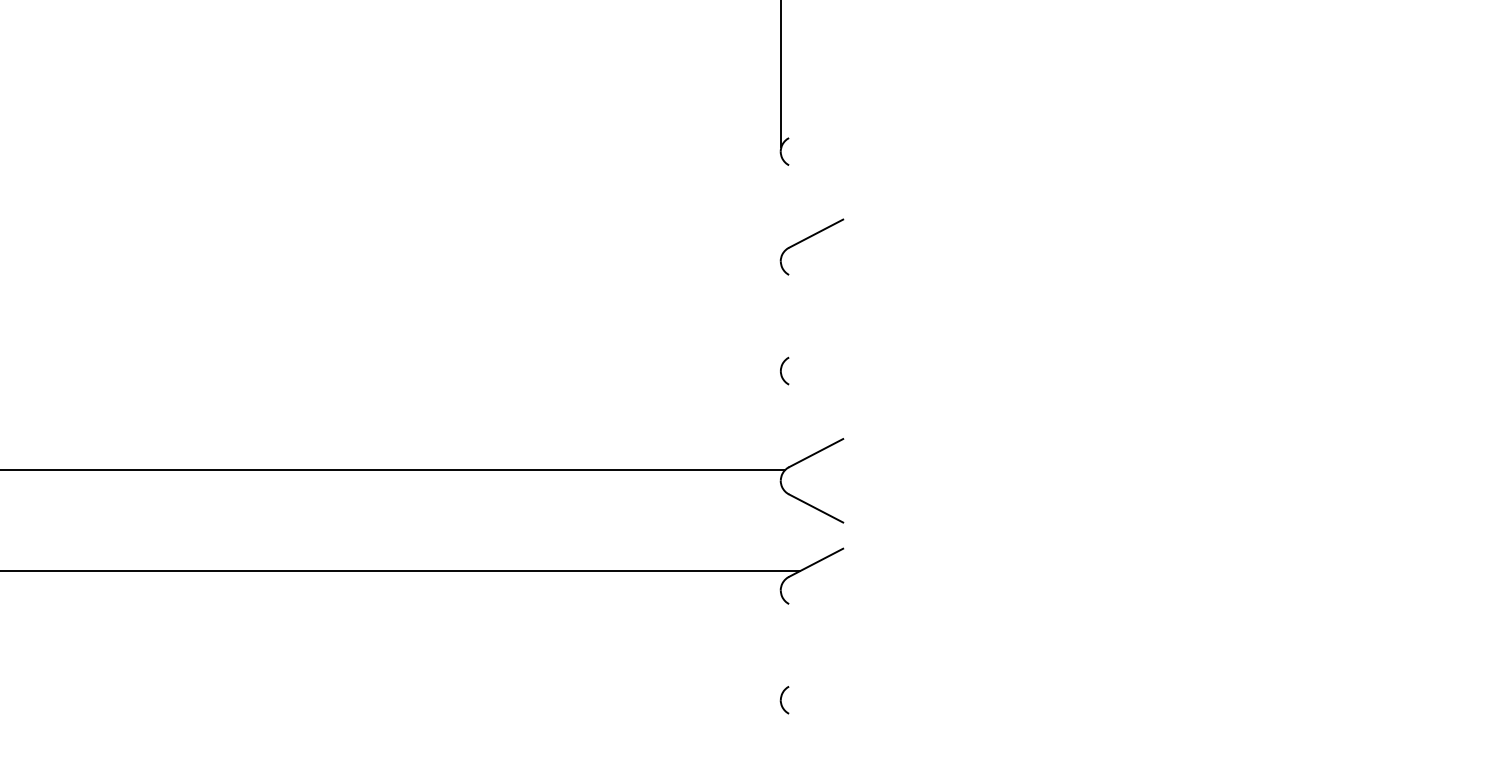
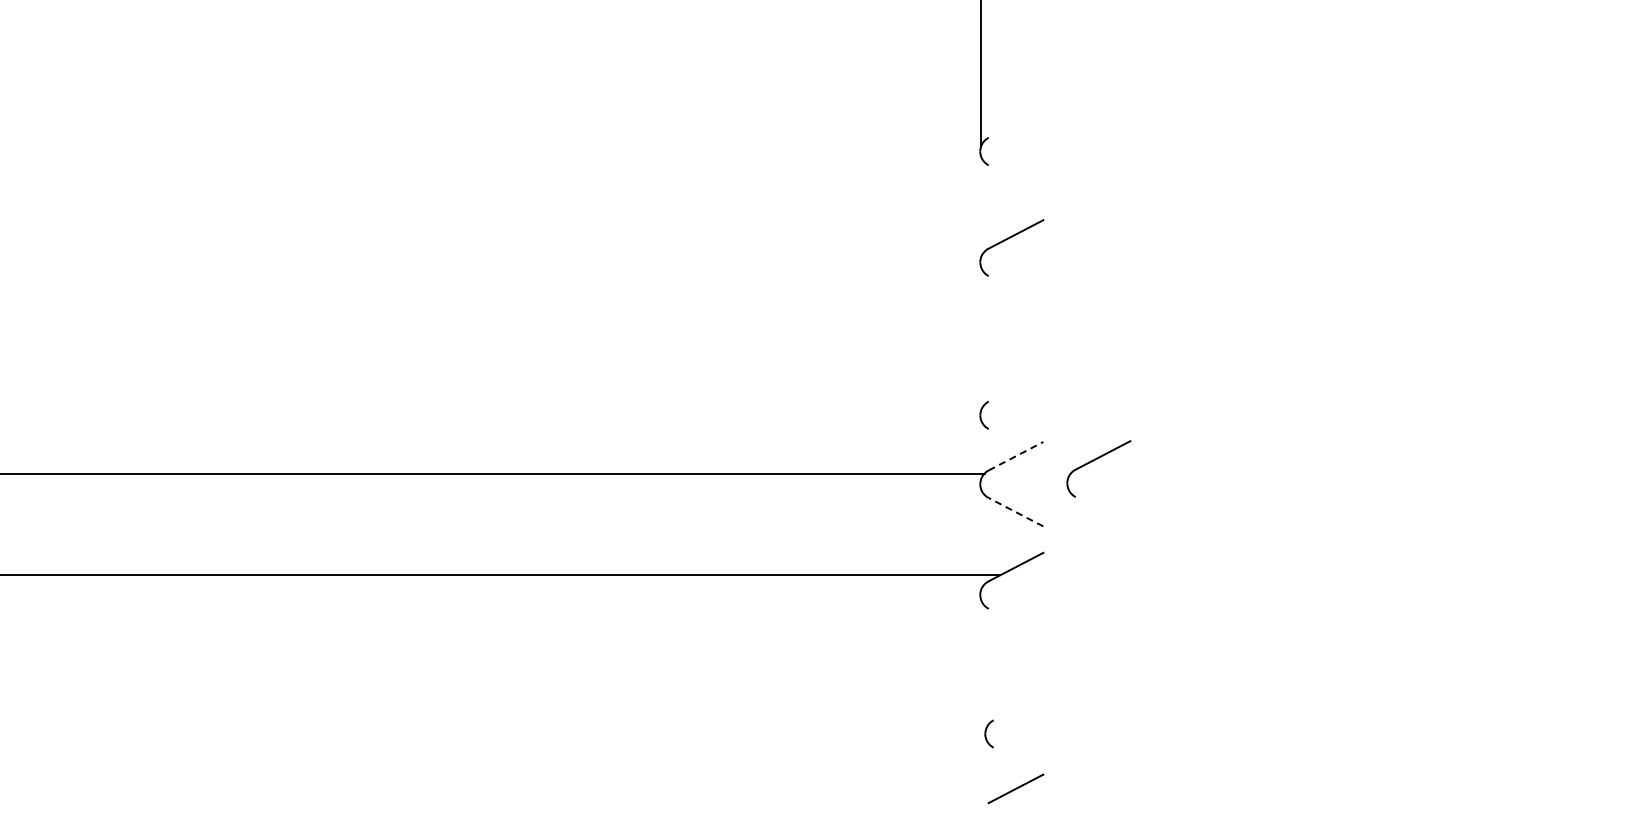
part: (783, 371) -> (983, 415), moved
line: (816, 453) -> (1016, 456), solid -> dashed
part: (894, 457) -> (1095, 460), added
line: (816, 508) -> (1016, 512), solid -> dashed
part: (783, 699) -> (988, 733), moved

